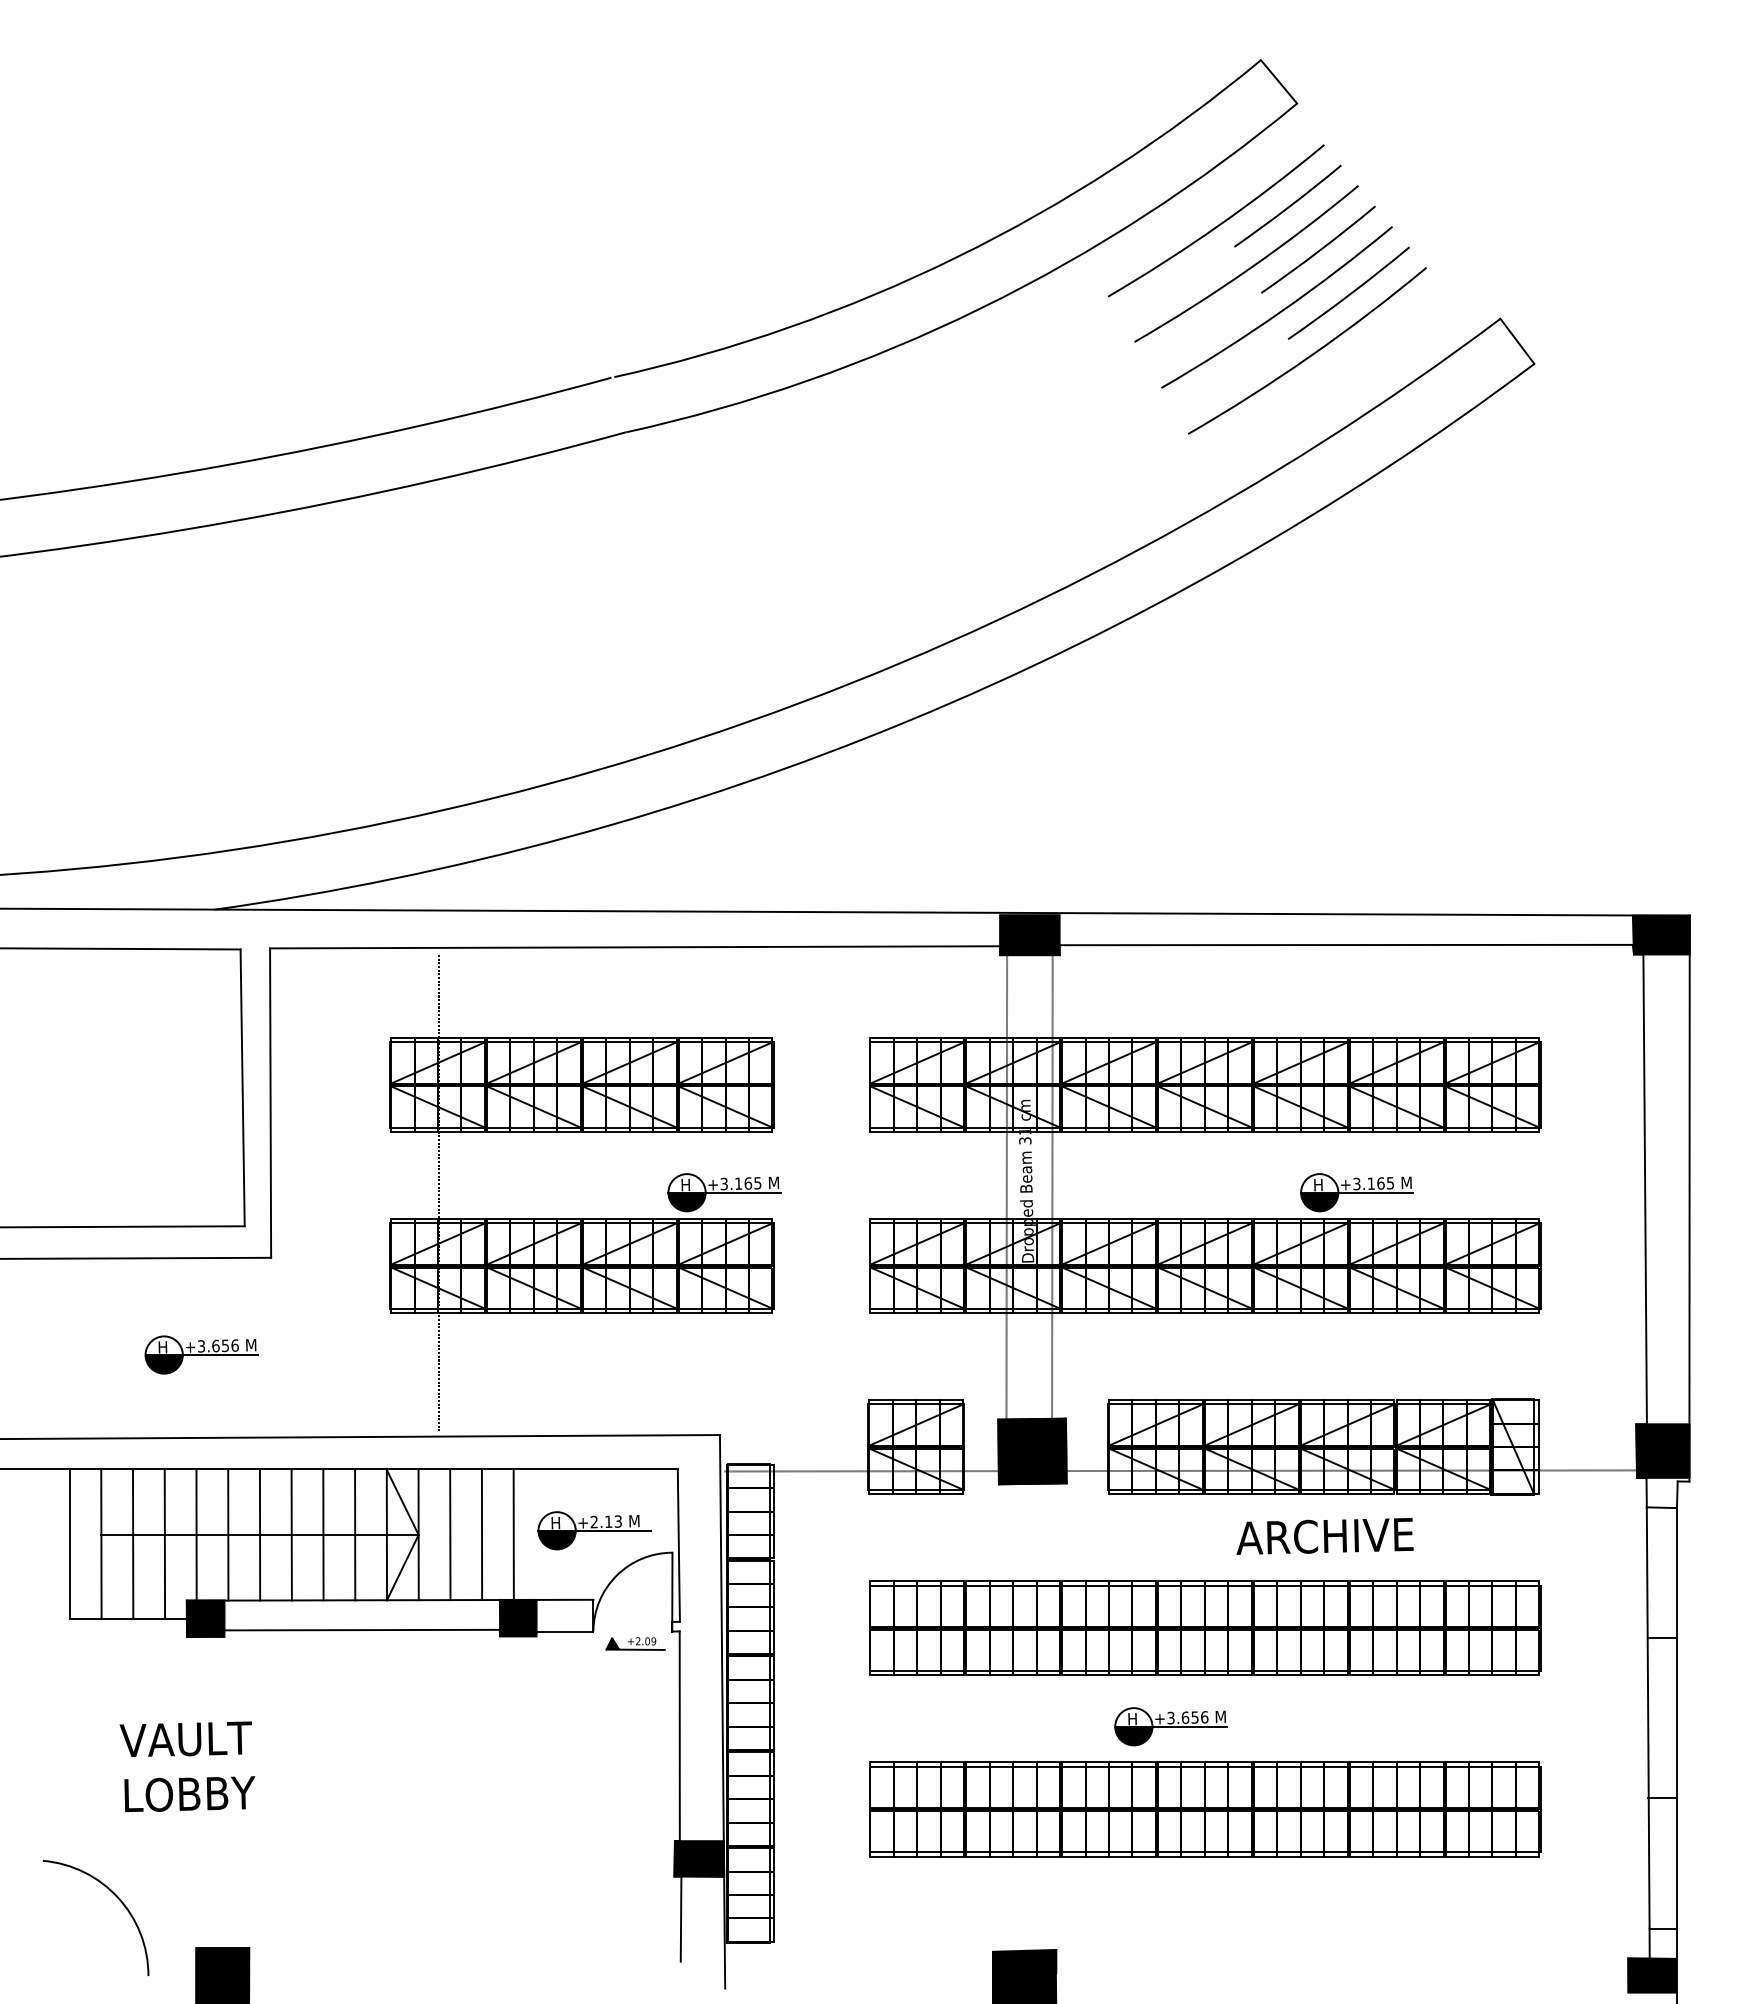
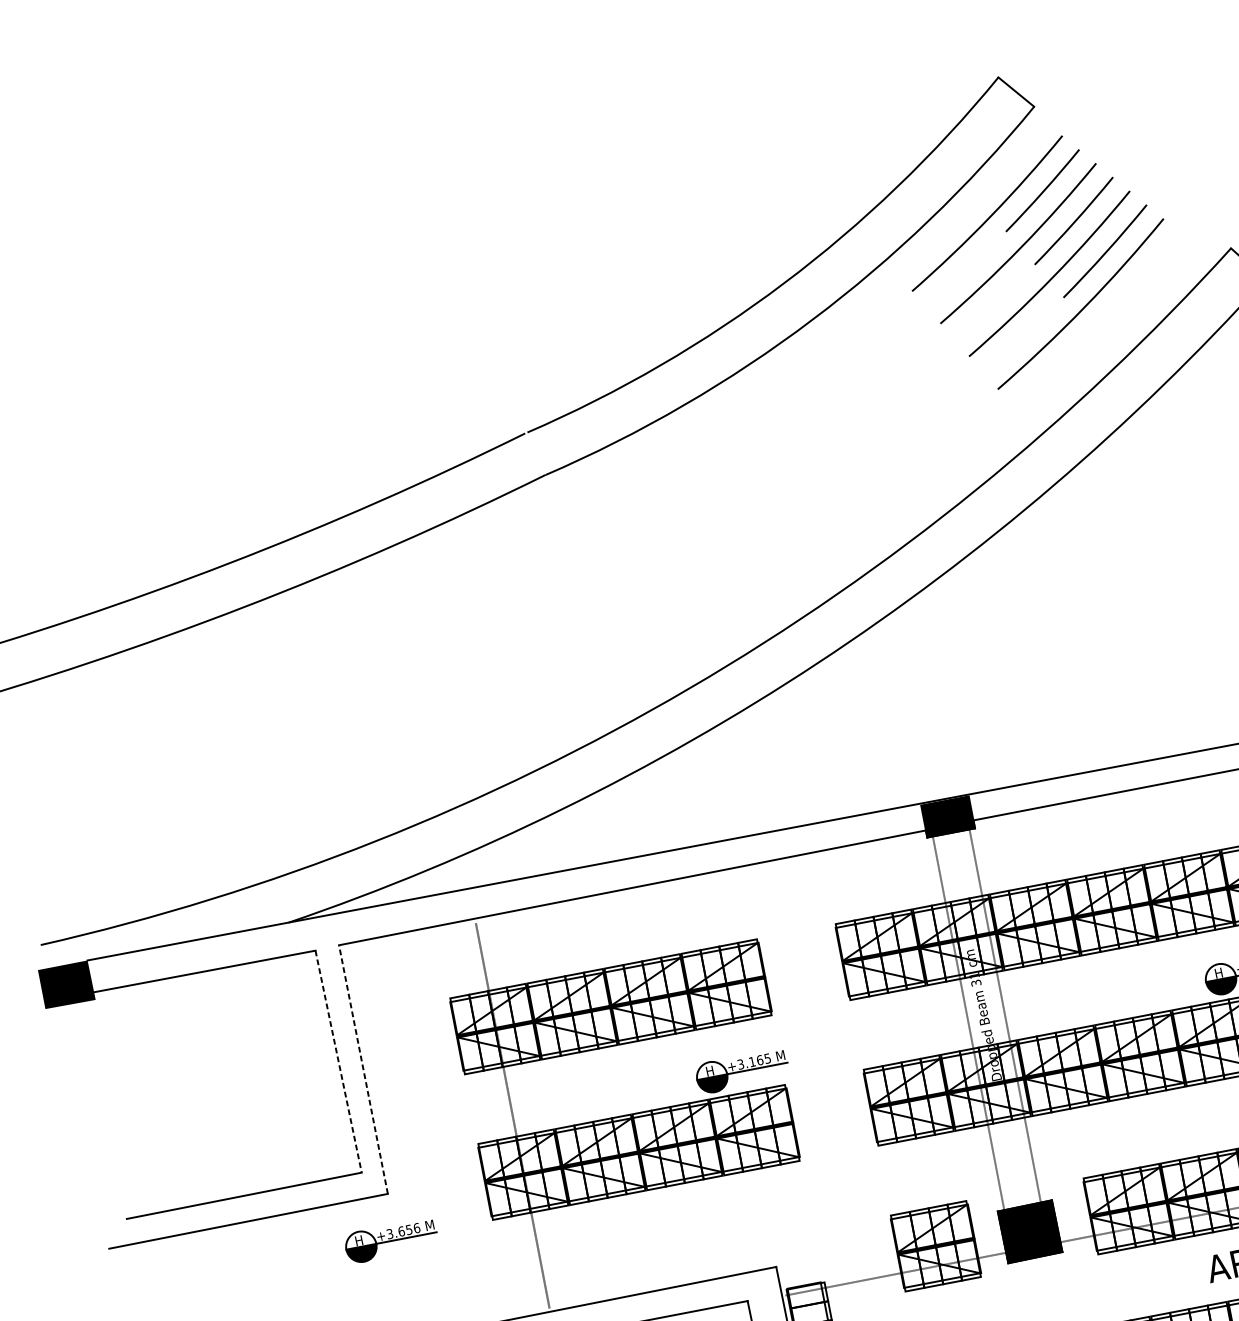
line: (242, 1088) -> (338, 1062), solid -> dashed
line: (270, 1103) -> (363, 1069), solid -> dashed
part: (201, 1354) -> (391, 1240), moved

